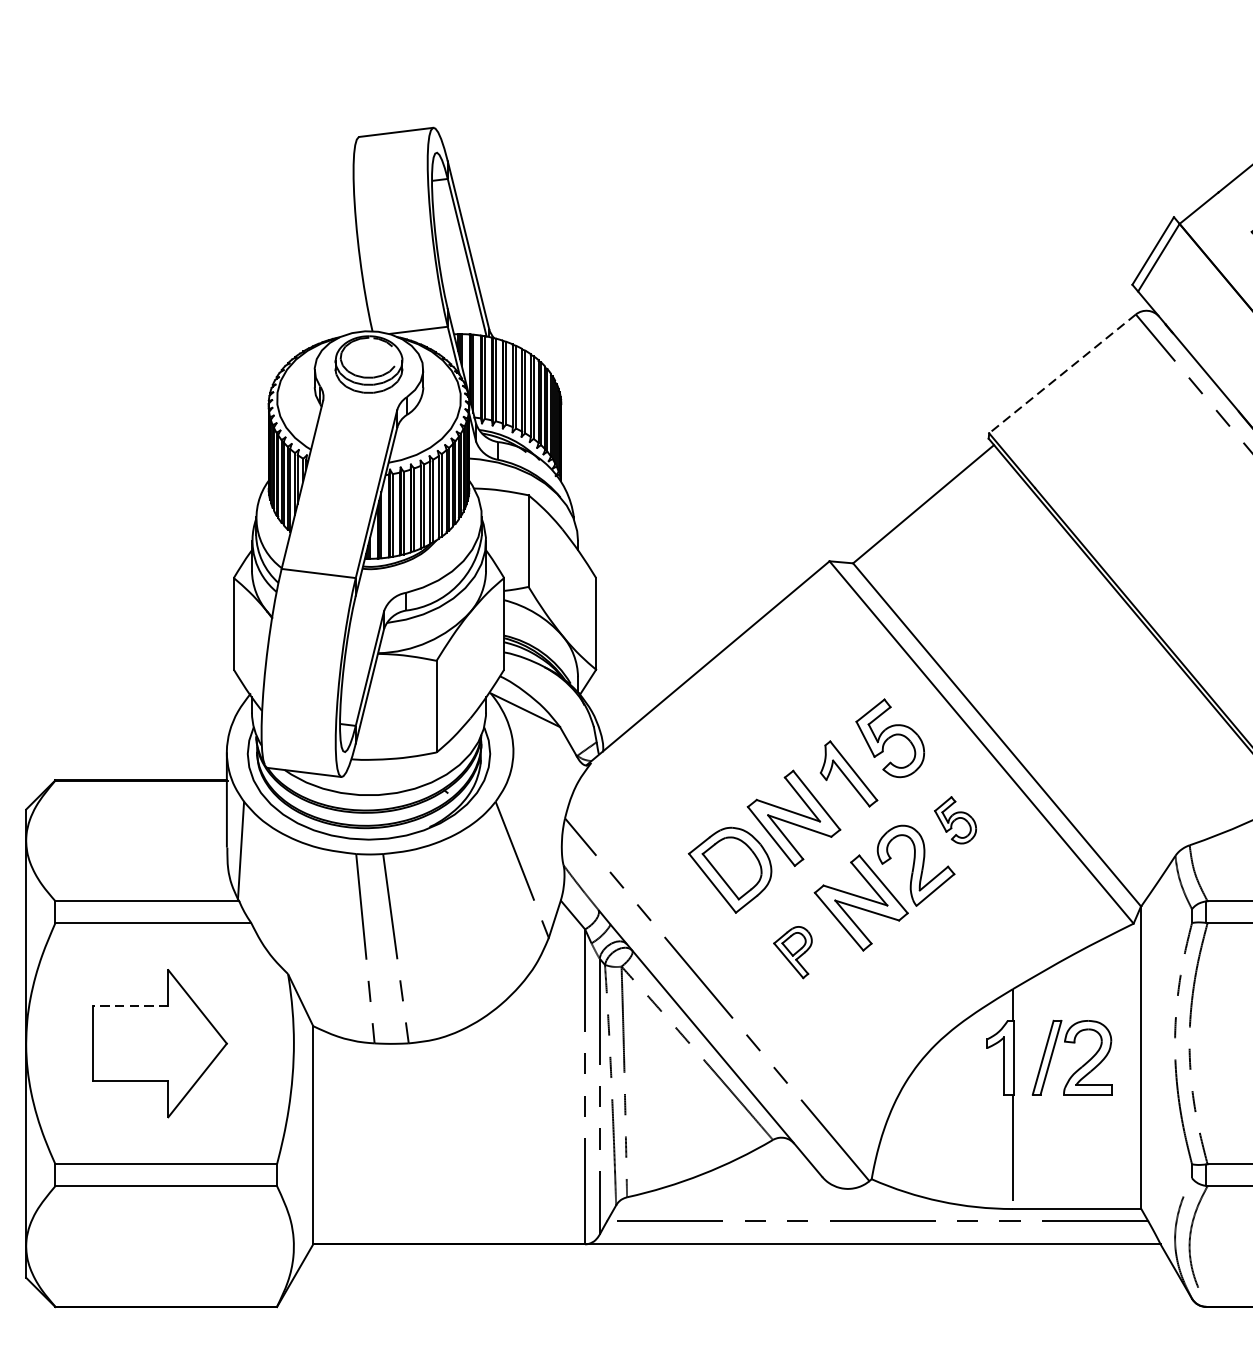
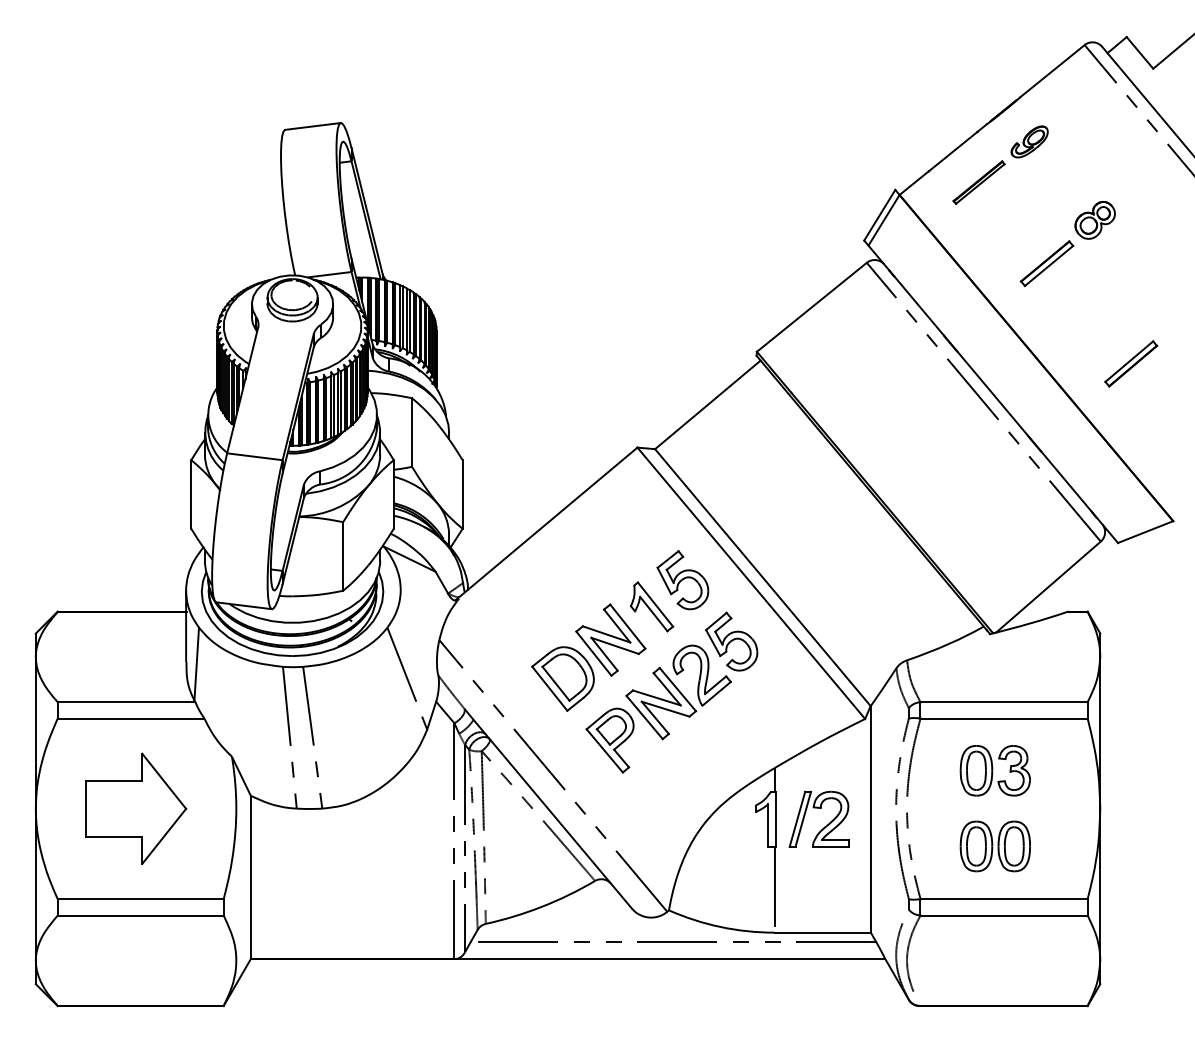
line: (1062, 374) -> (811, 307), dashed -> solid
part: (955, 820) -> (731, 641), size x1.67
part: (792, 952) -> (609, 740), size x1.67
line: (129, 1005) -> (113, 780), dashed -> solid

